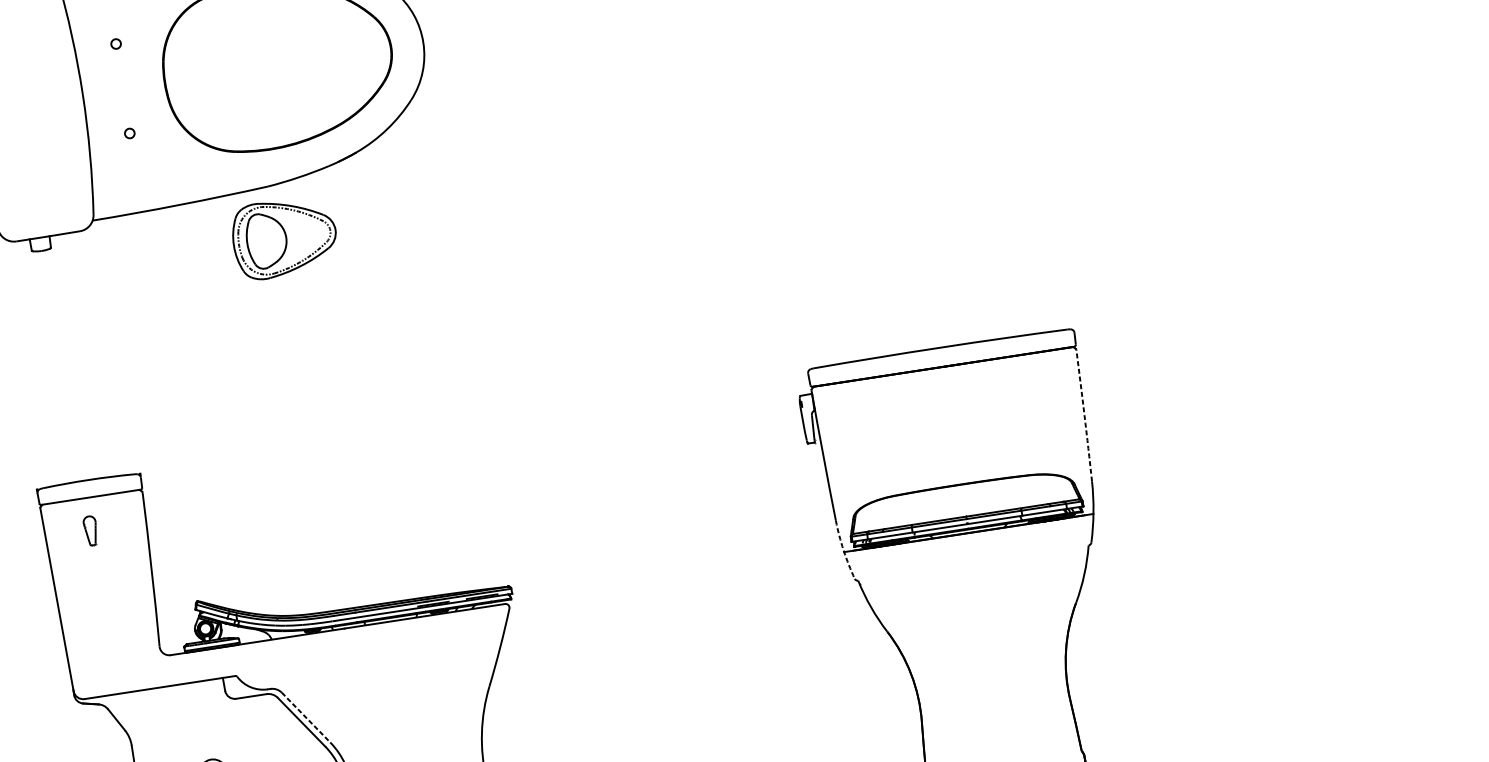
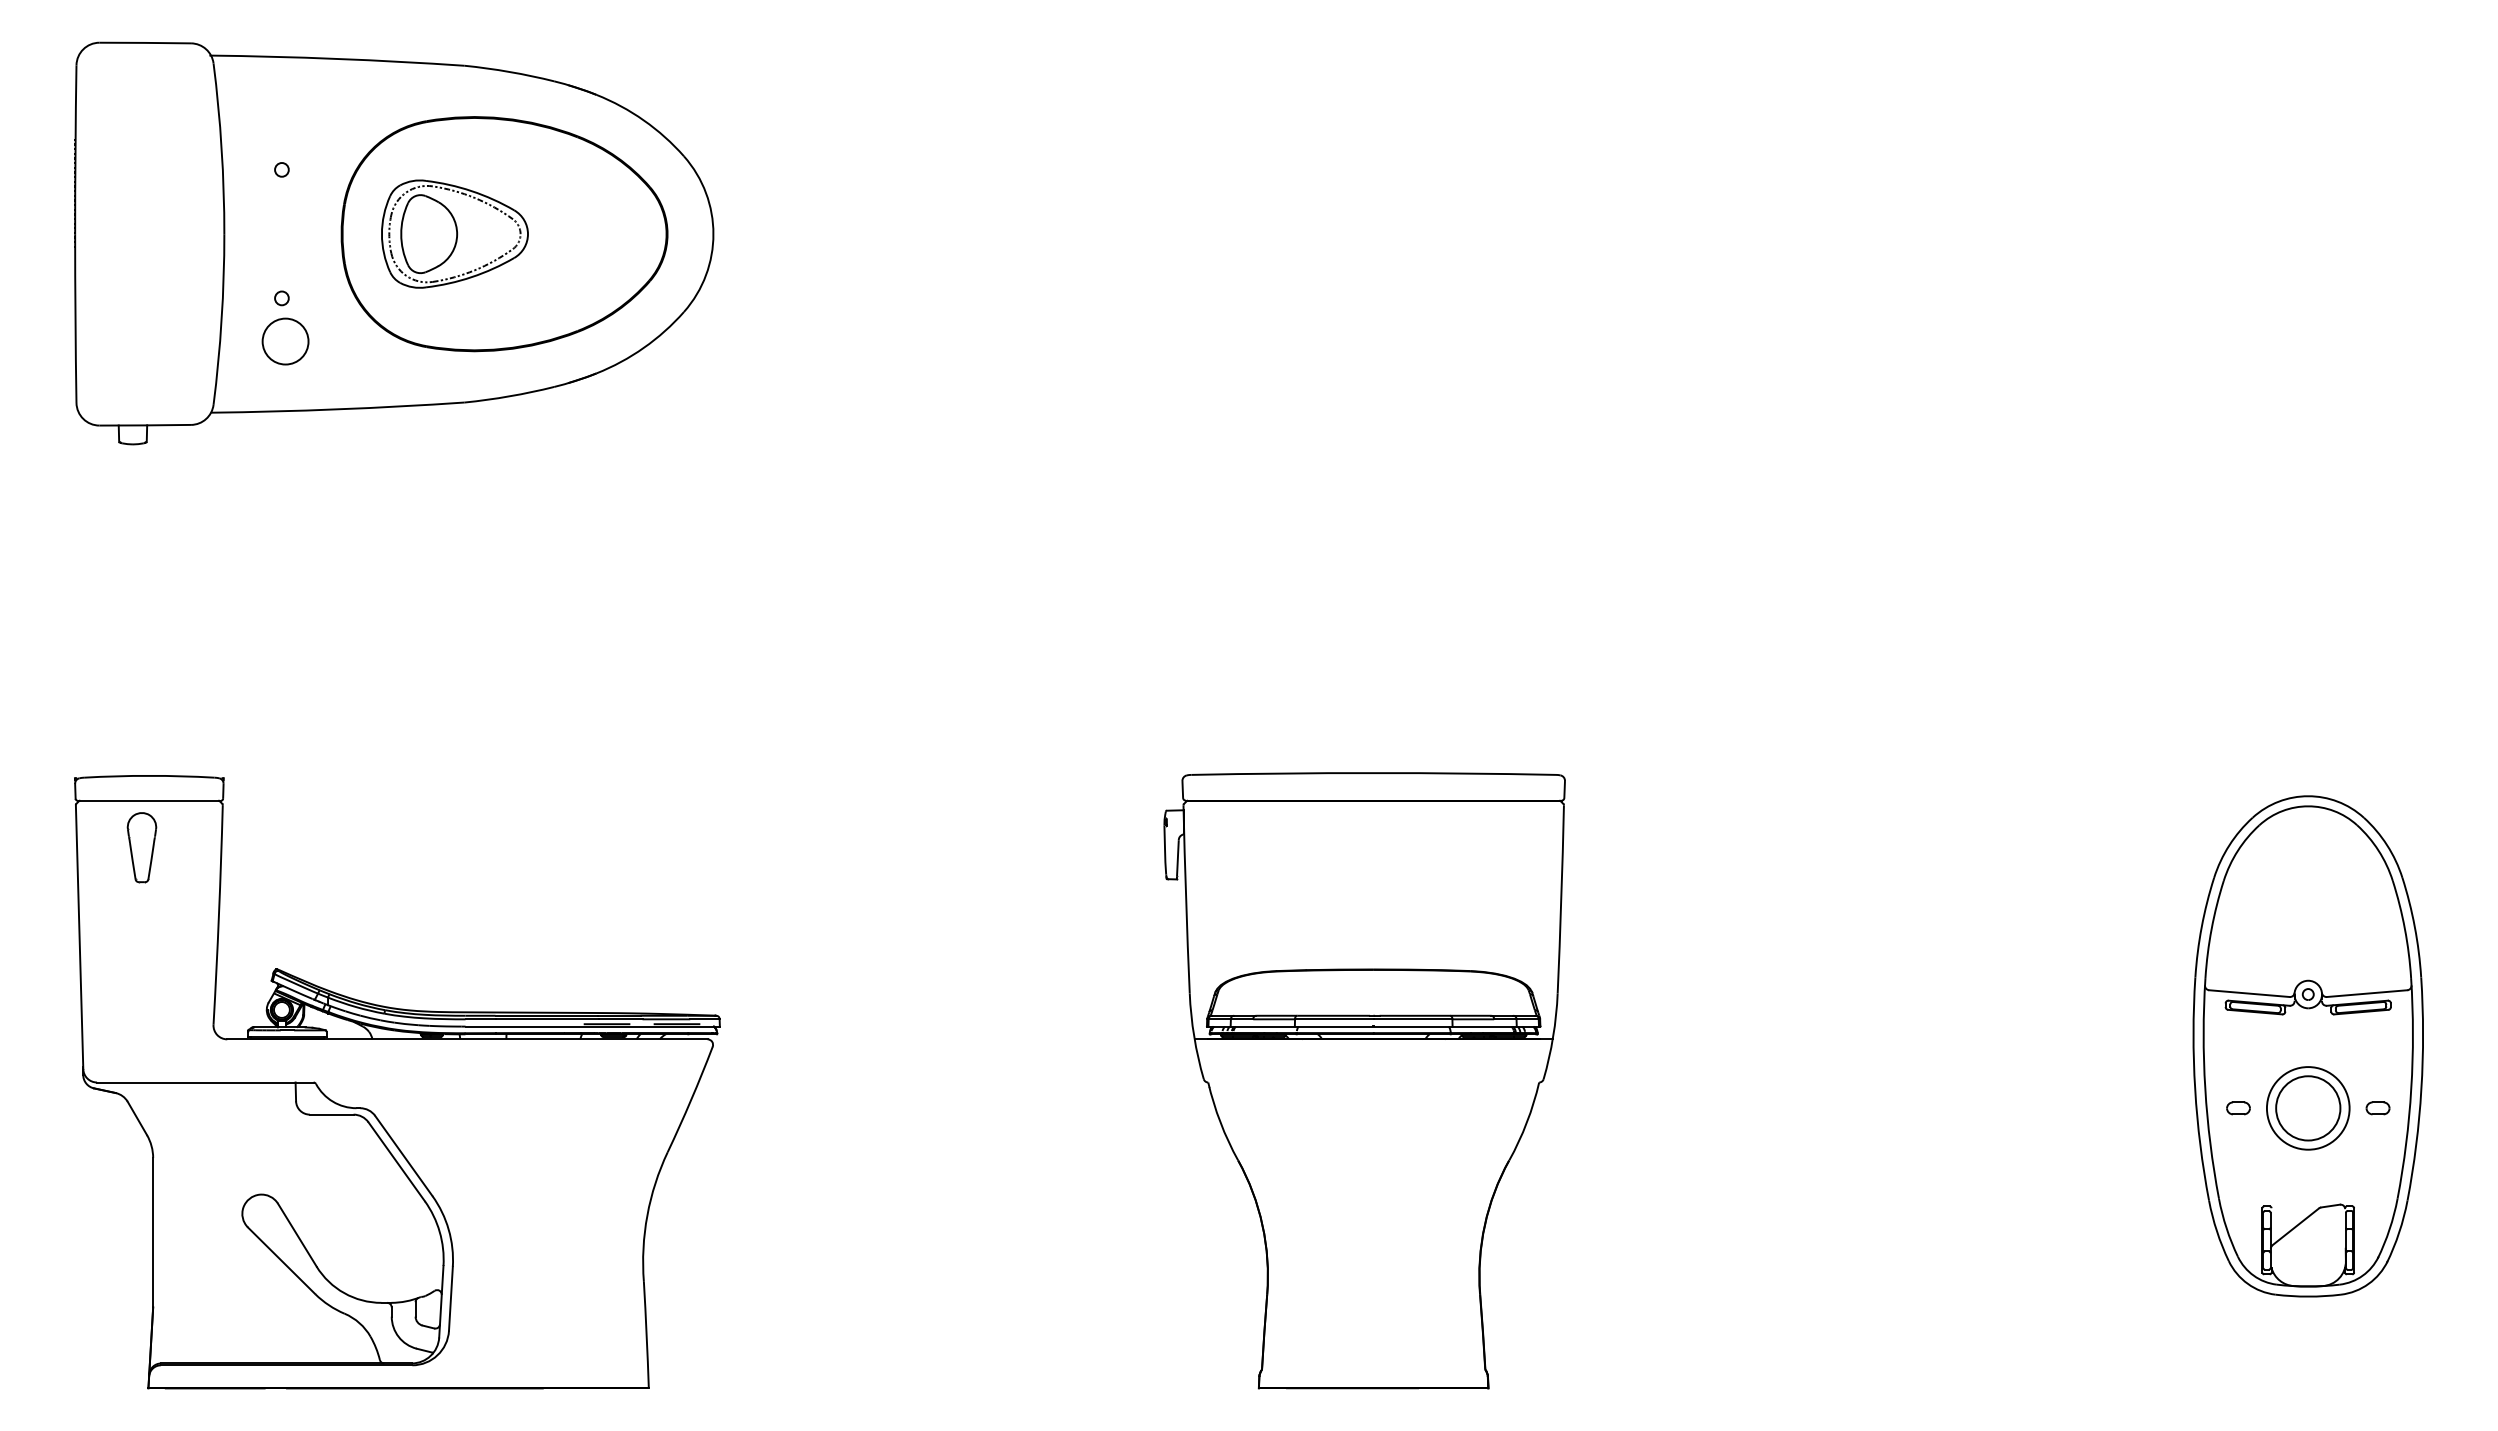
circle: (136, 163) -> (285, 341), added
part: (284, 237) -> (454, 233), moved
arc: (1084, 415) -> (1561, 899), dashed -> solid
part: (90, 530) -> (141, 847), size x1.67
arc: (843, 550) -> (1194, 1036), dashed -> solid
line: (306, 717) -> (404, 1156), dashed -> solid

